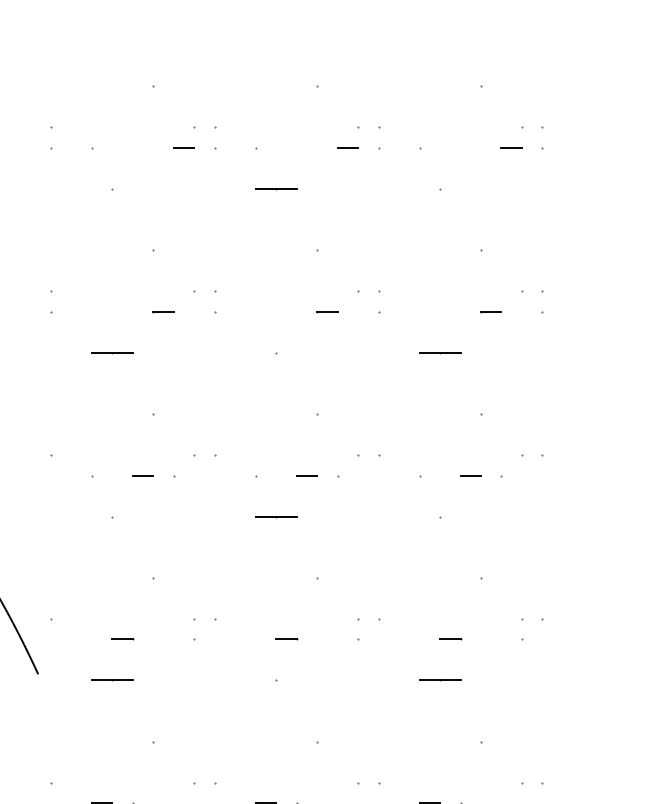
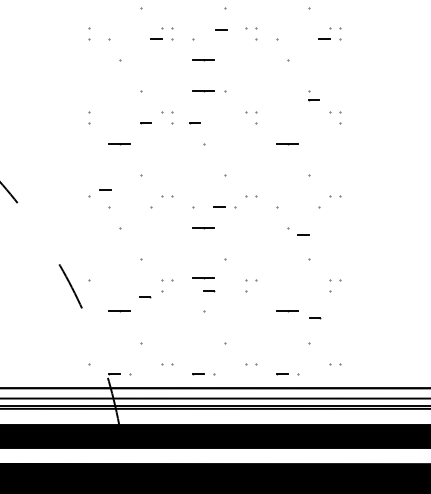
line: (347, 146) -> (221, 29), moved
line: (275, 250) -> (203, 91), added
part: (326, 313) -> (194, 123), moved
part: (490, 313) -> (313, 100), moved
line: (142, 475) -> (105, 189), moved
line: (470, 475) -> (303, 234), moved
line: (275, 615) -> (203, 278), added
line: (123, 641) -> (145, 297), moved
line: (451, 641) -> (315, 318), moved

